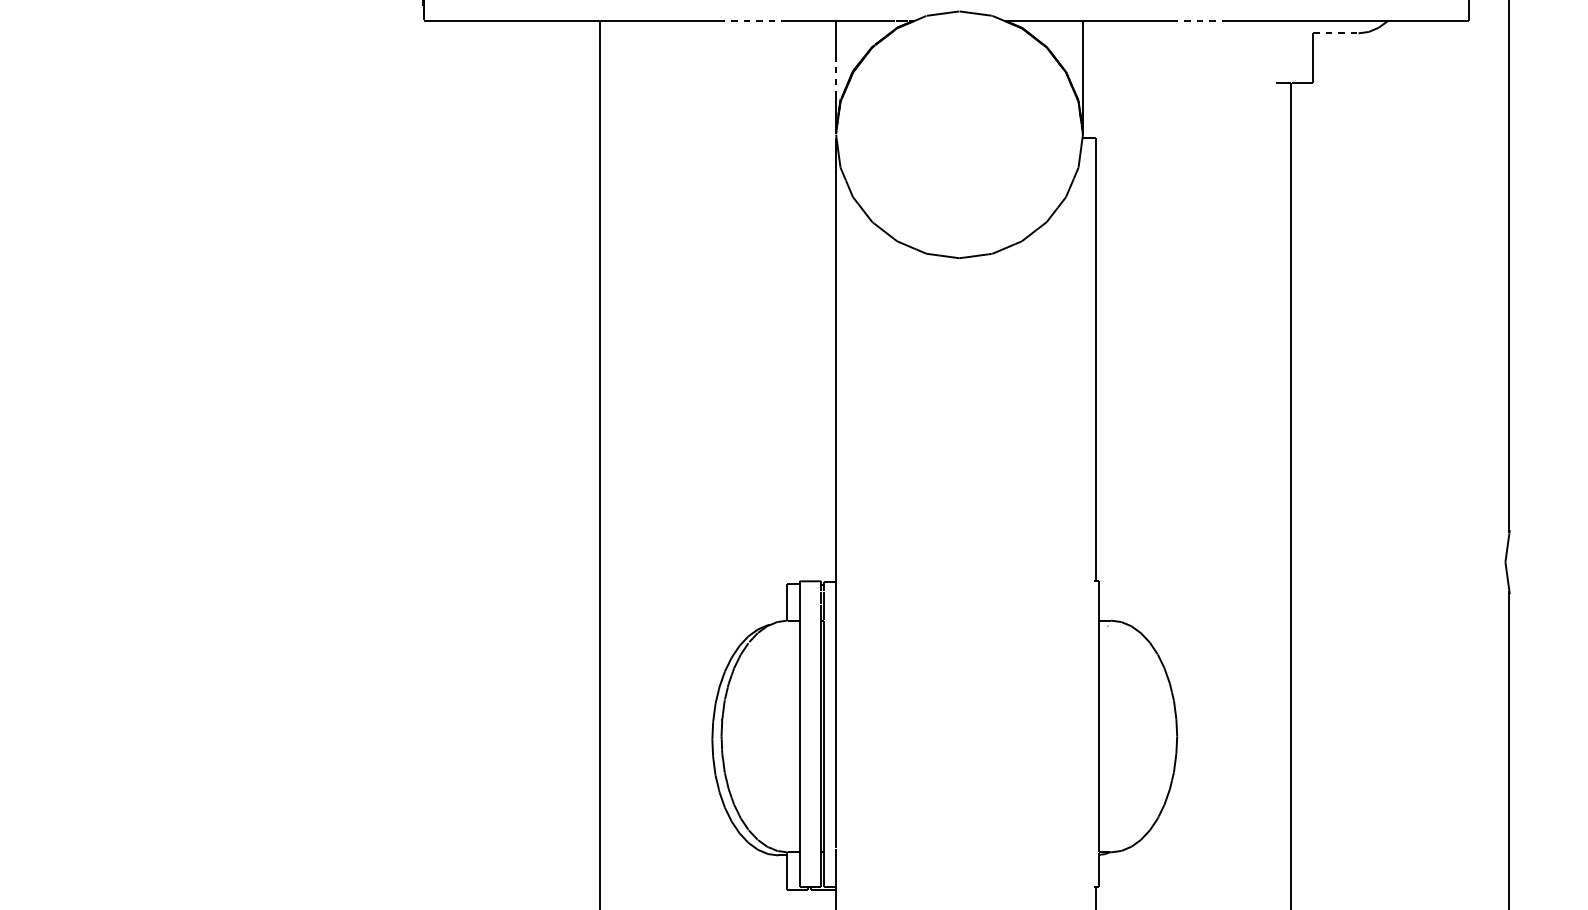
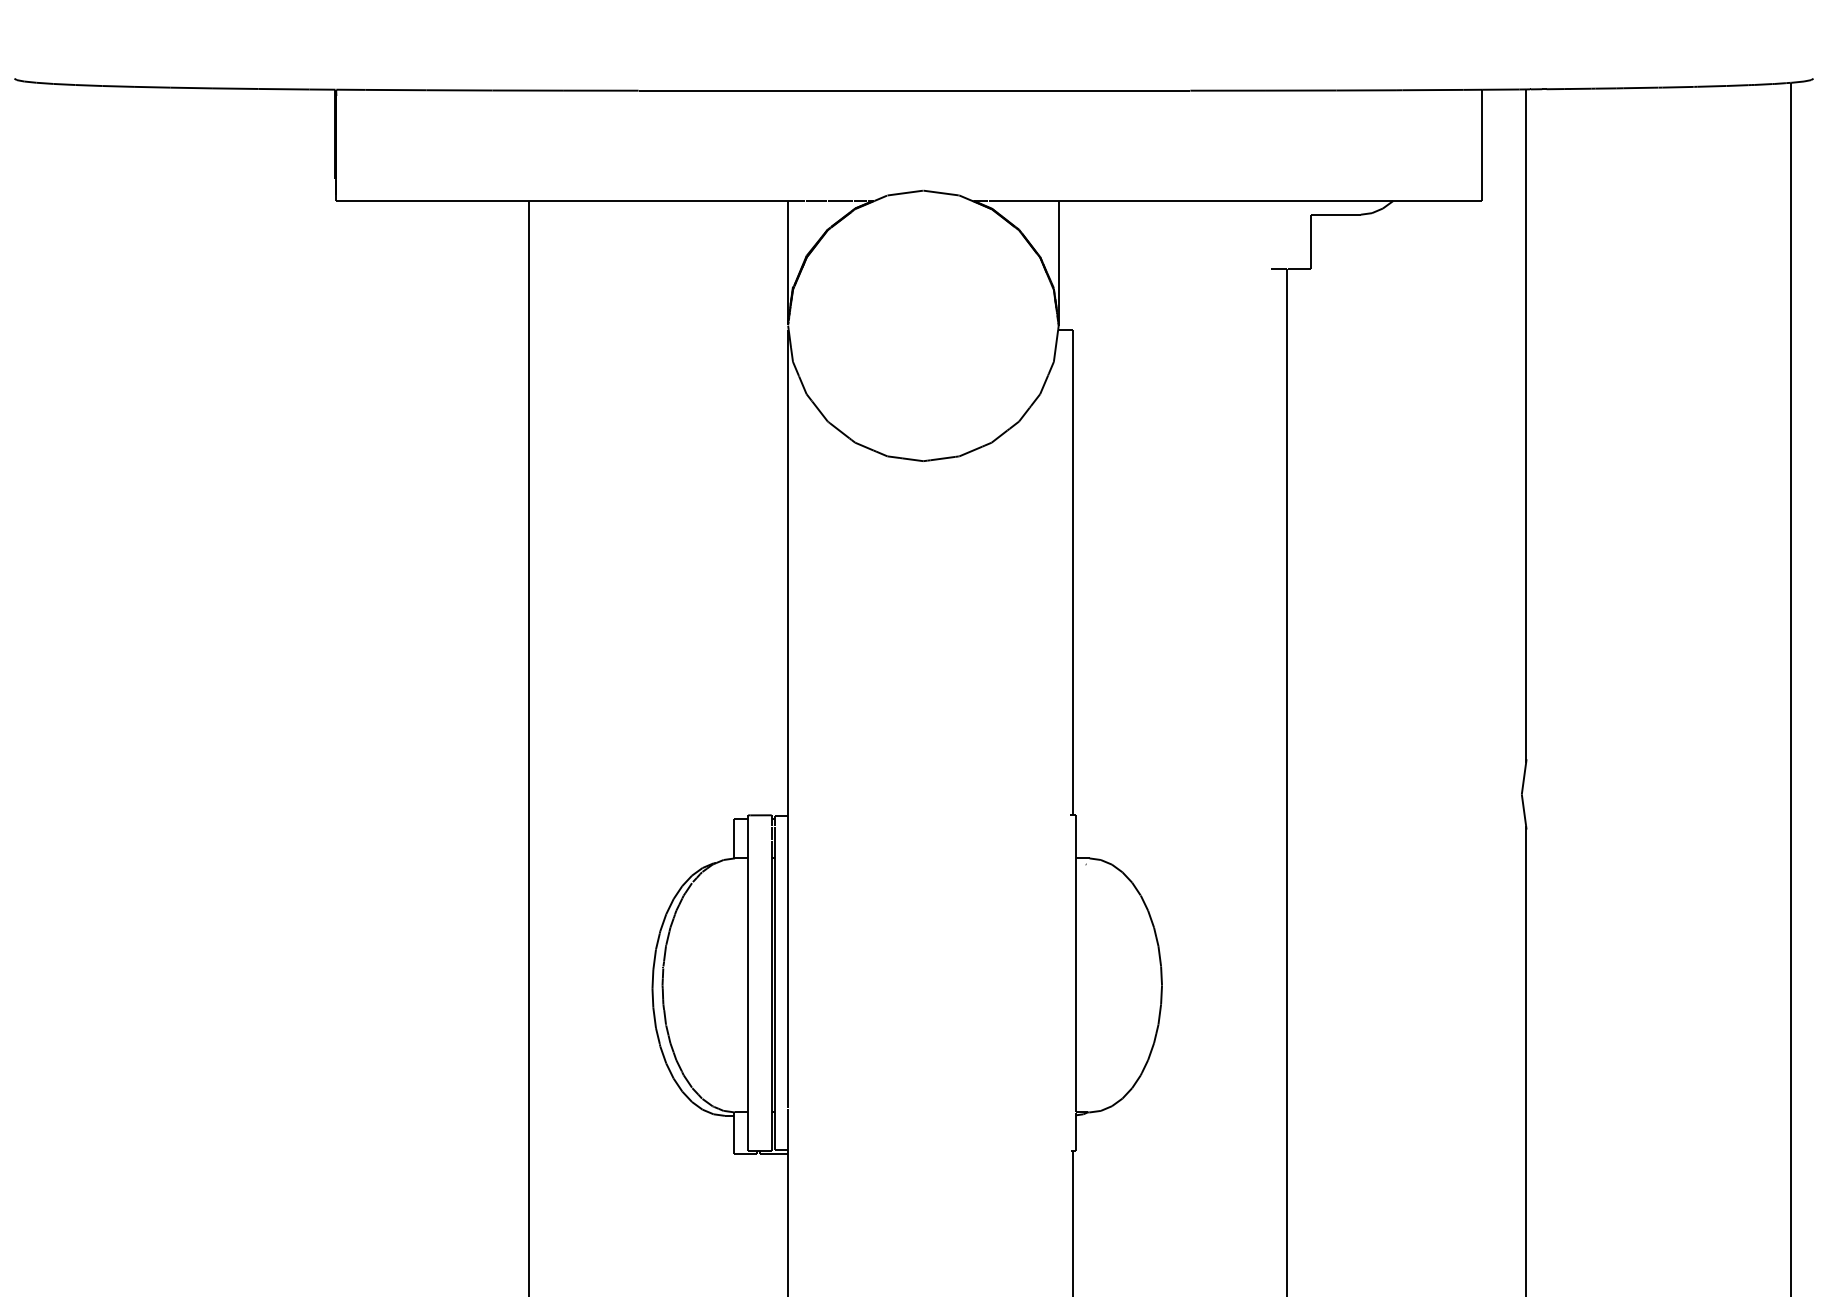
line: (751, 20) -> (695, 200), dashed -> solid
line: (1197, 20) -> (1184, 200), dashed -> solid
line: (1336, 33) -> (1336, 214), dashed -> solid
line: (836, 79) -> (788, 265), dashed -> solid

